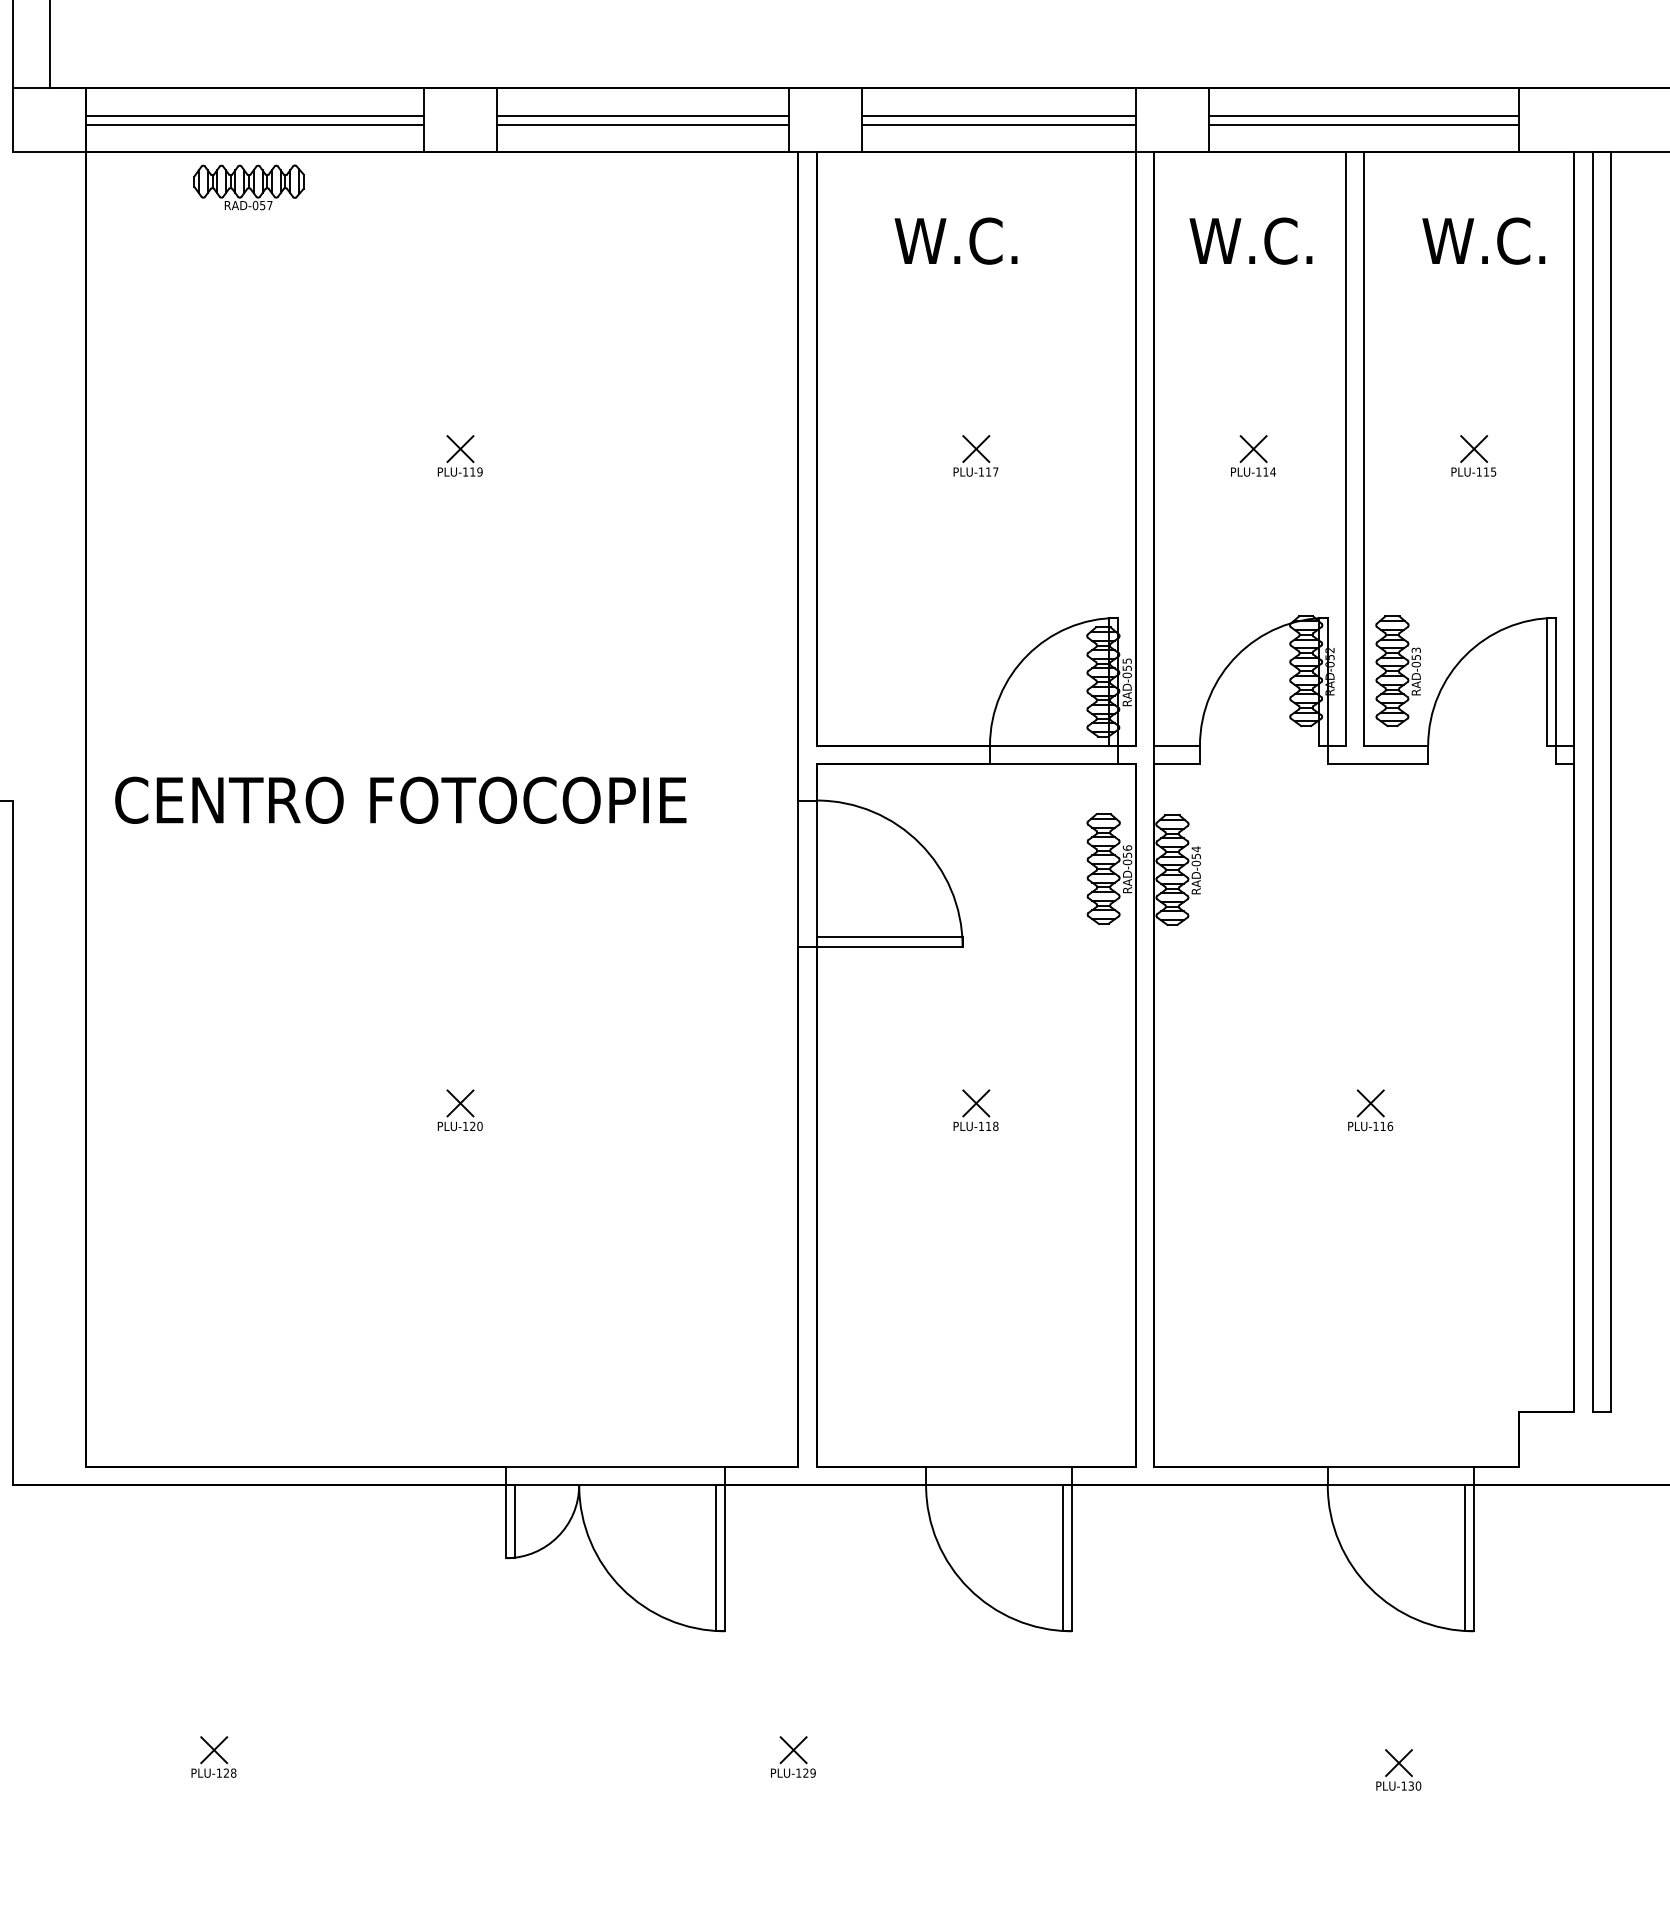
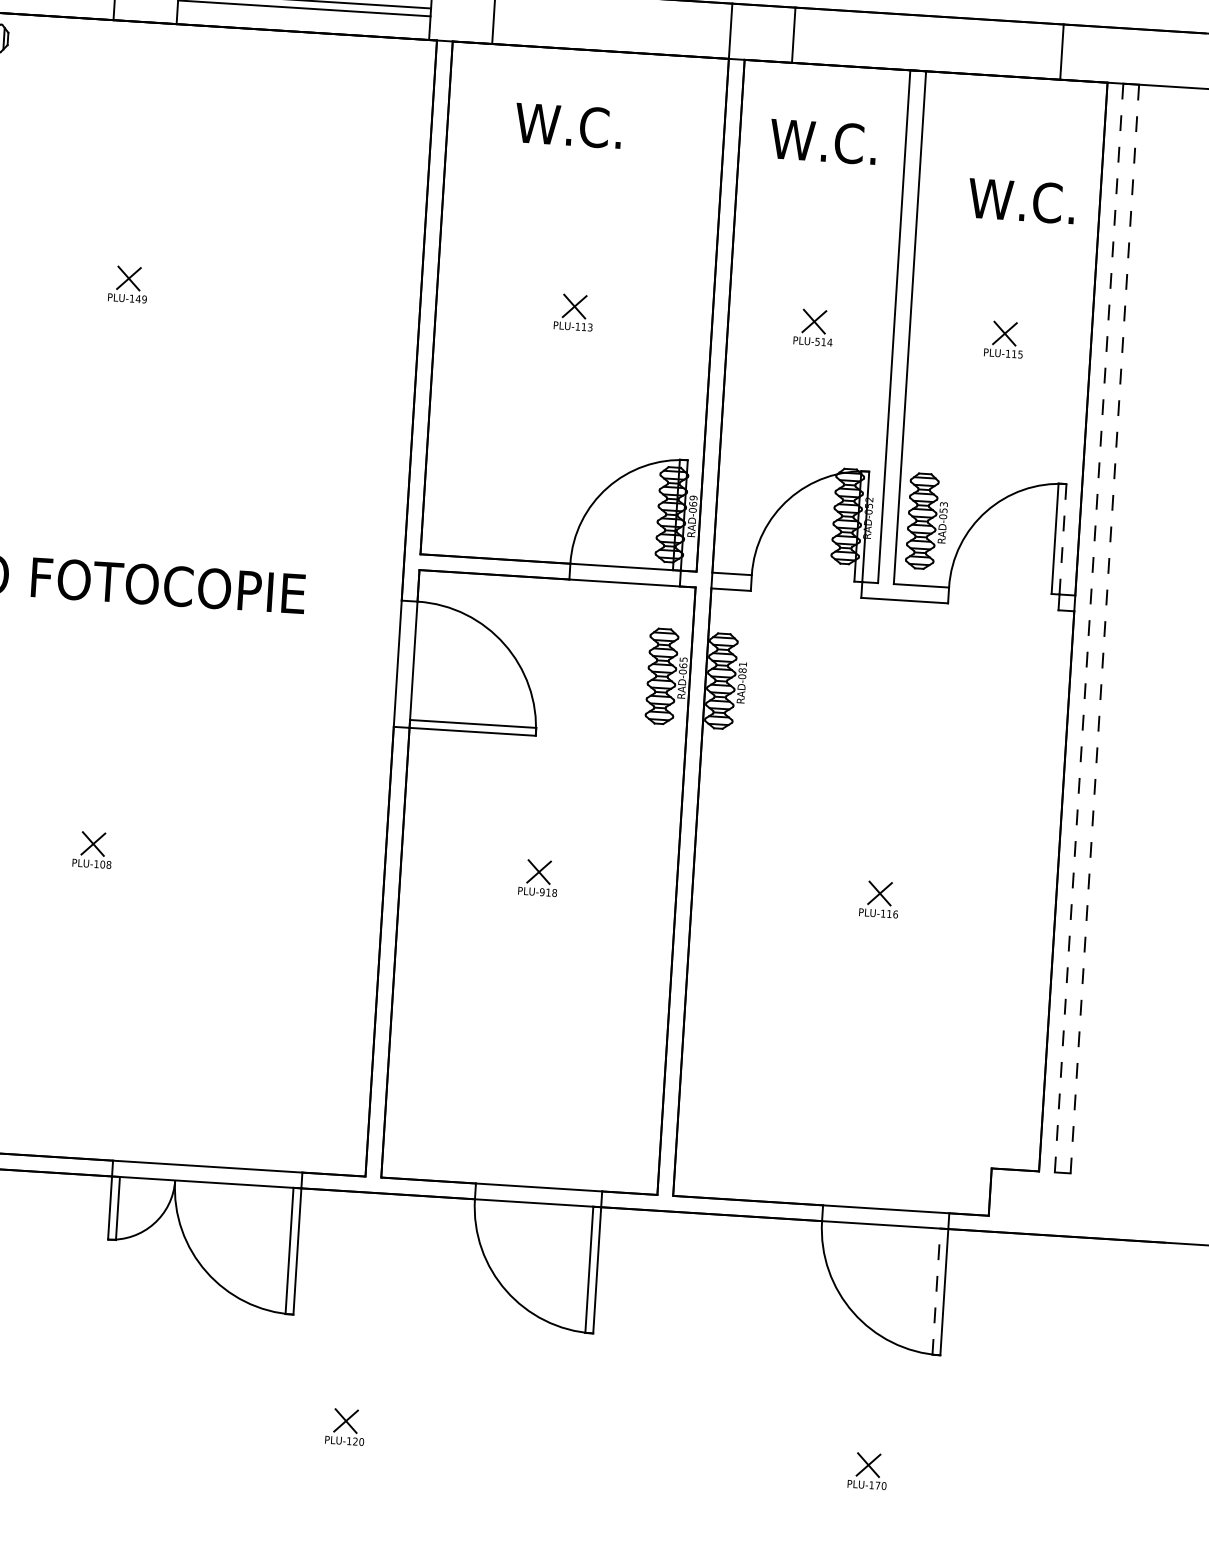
line: (999, 115) -> (612, 19), removed
line: (1364, 115) -> (928, 39), removed
line: (999, 124) -> (612, 27), removed
line: (1364, 124) -> (927, 47), removed
text: (1483, 240) -> (1021, 200), moved
text: (472, 471) -> (138, 298), PLU-119 -> PLU-149
text: (995, 471) -> (590, 327), PLU-117 -> PLU-113
text: (1258, 471) -> (817, 341), PLU-114 -> PLU-514
text: (1126, 664) -> (692, 500), RAD-055 -> RAD-069
line: (1555, 681) -> (1062, 538), solid -> dashed
line: (1592, 782) -> (1089, 628), solid -> dashed
line: (1610, 782) -> (1104, 629), solid -> dashed
text: (1127, 851) -> (683, 662), RAD-056 -> RAD-065
text: (1195, 852) -> (742, 667), RAD-054 -> RAD-081
text: (476, 1126) -> (105, 864), PLU-120 -> PLU-108
text: (981, 1126) -> (542, 892), PLU-118 -> PLU-918
line: (1464, 1557) -> (936, 1291), solid -> dashed
text: (812, 1773) -> (361, 1442), PLU-129 -> PLU-120
text: (1410, 1785) -> (877, 1485), PLU-130 -> PLU-170

